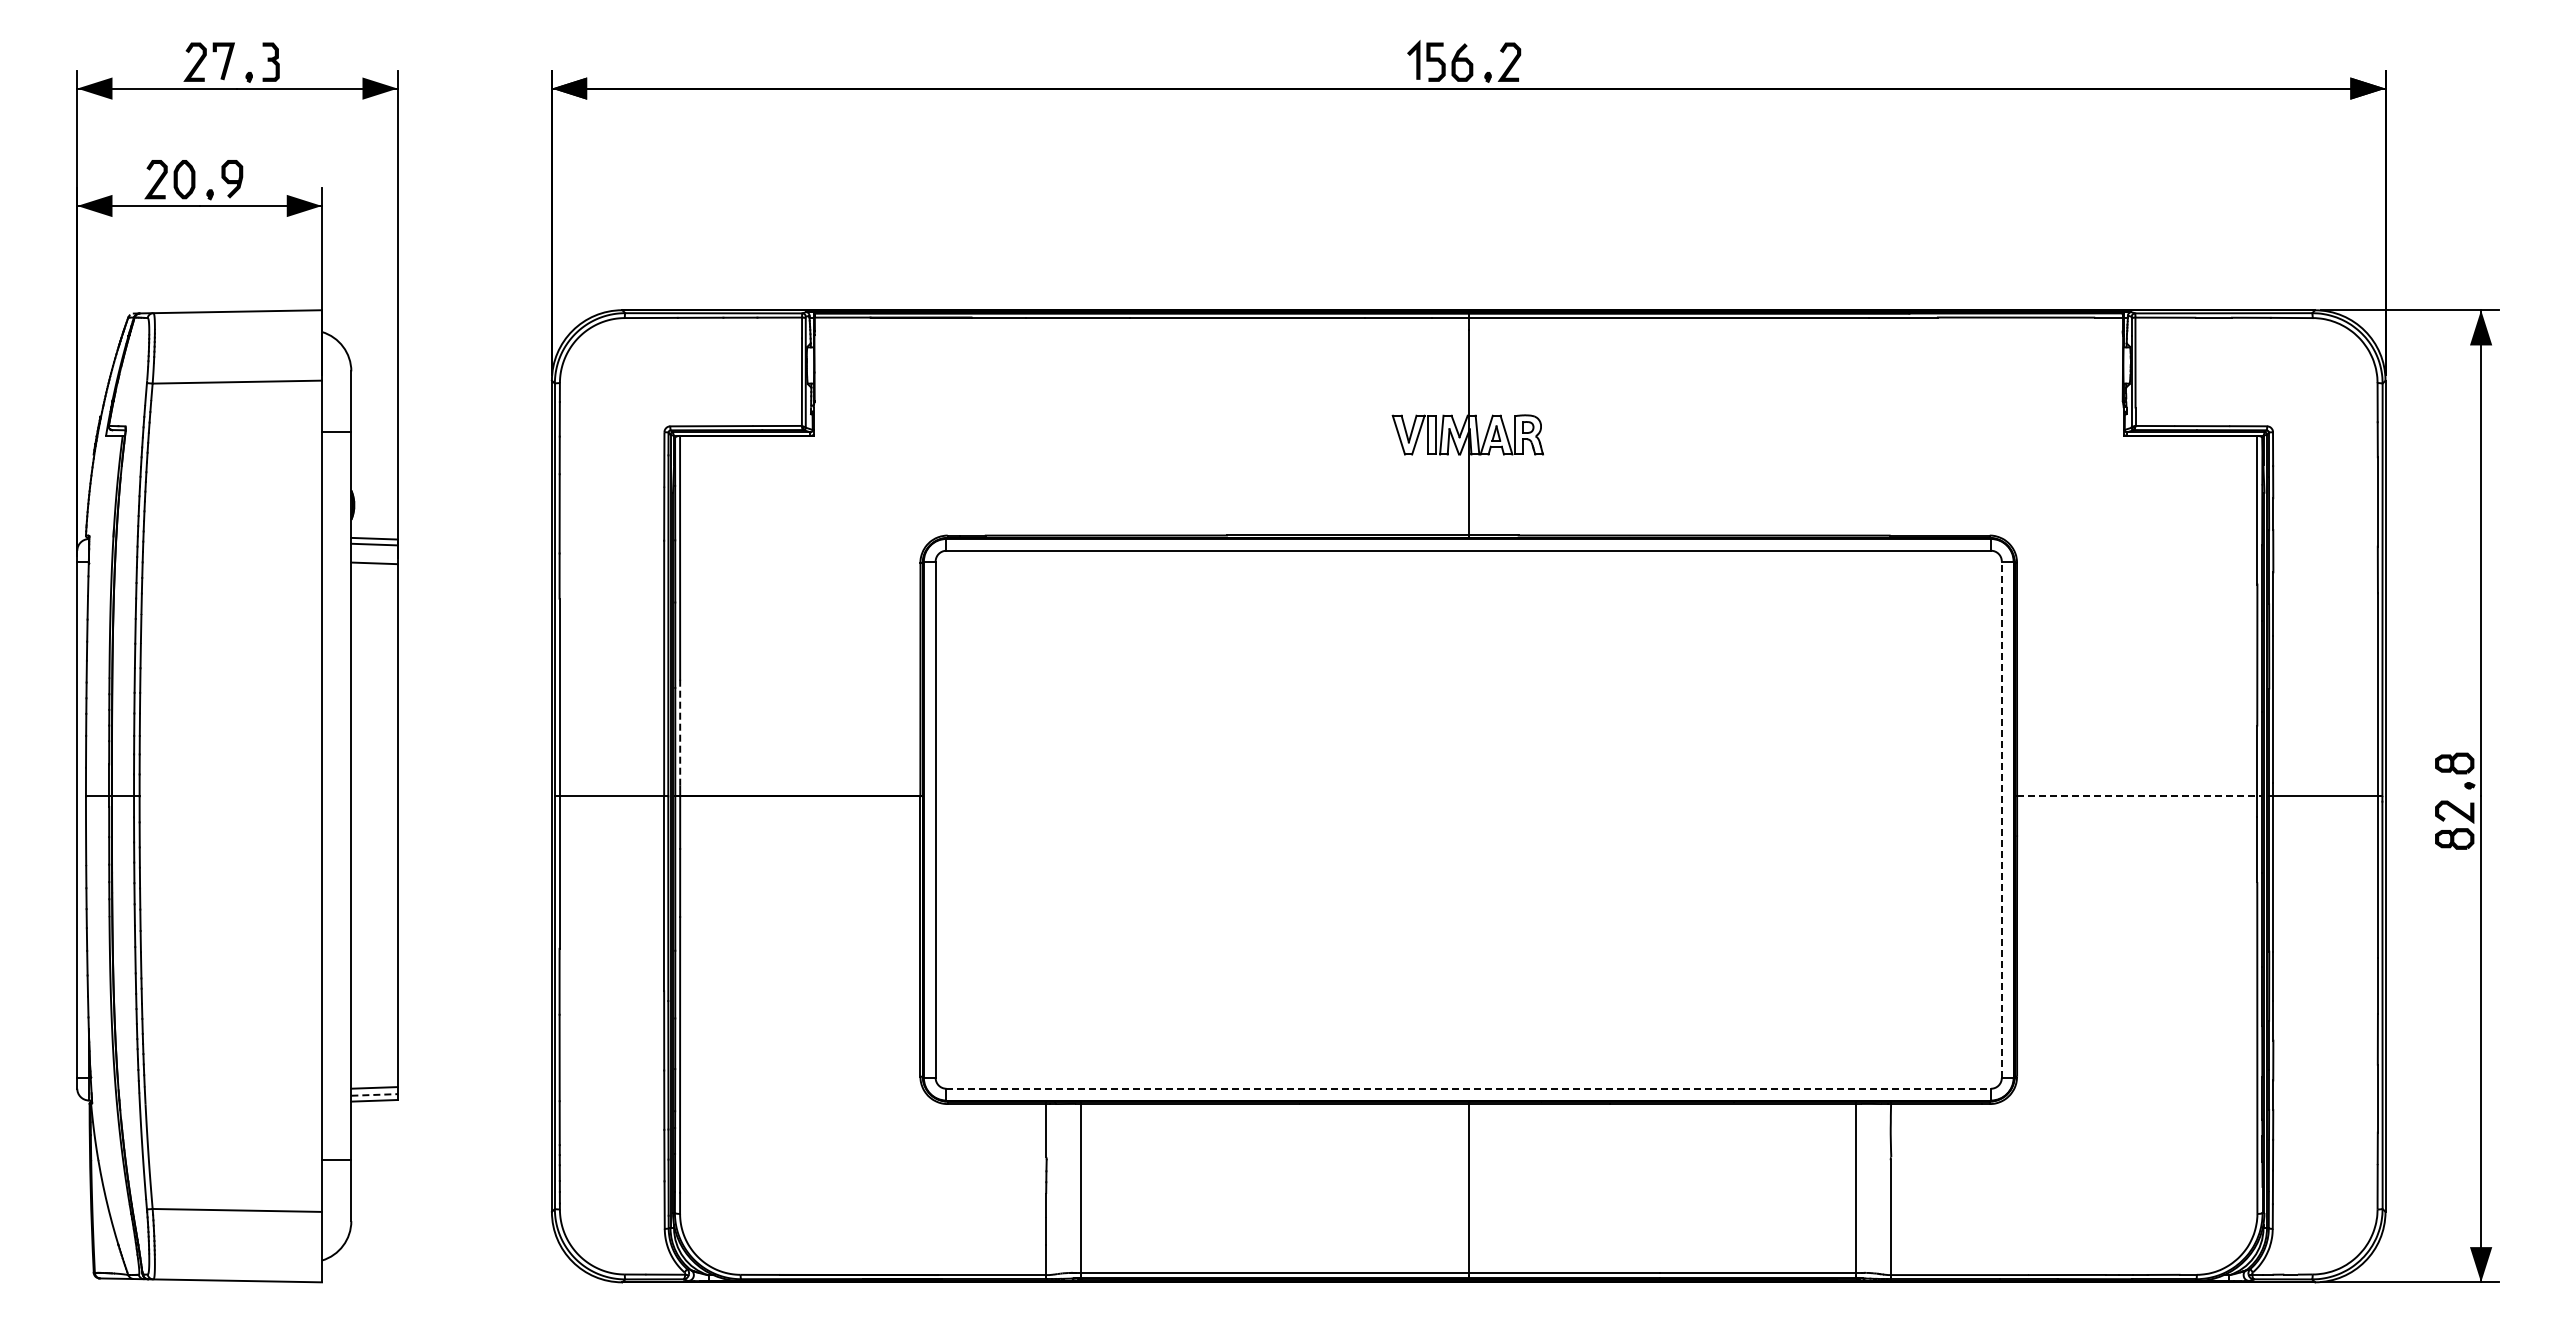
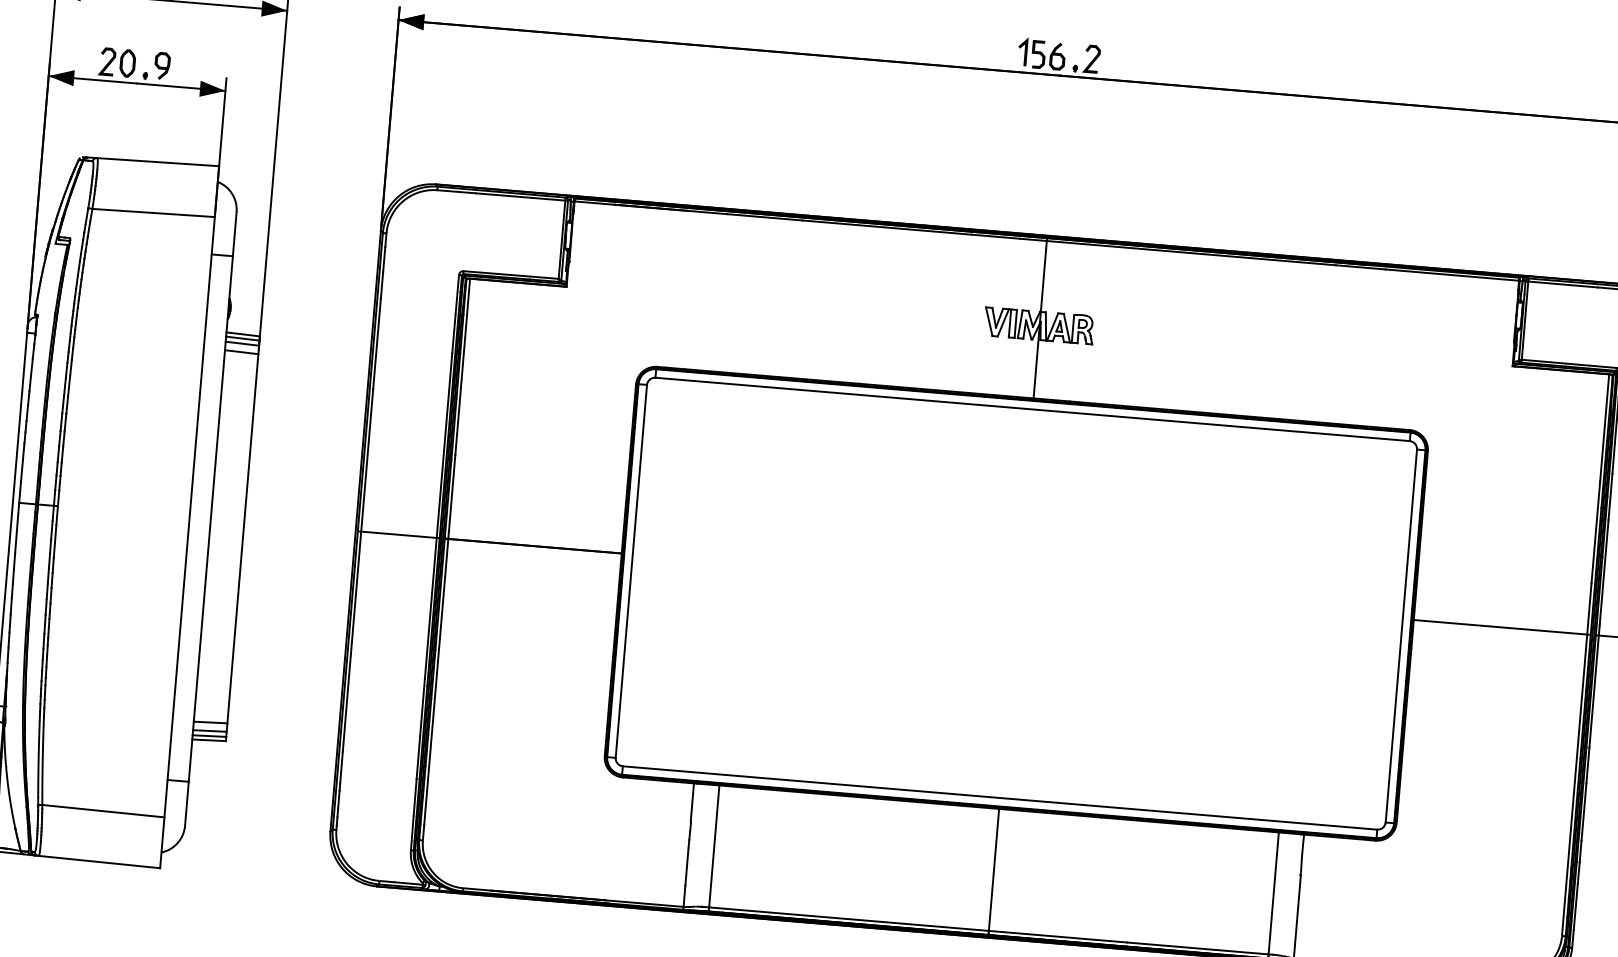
line: (374, 551) -> (242, 343), added
line: (680, 733) -> (452, 493), dashed -> solid
line: (2139, 796) -> (1502, 627), dashed -> solid
line: (2001, 819) -> (1401, 635), dashed -> solid
line: (374, 1075) -> (210, 722), added
line: (1469, 1088) -> (1000, 797), dashed -> solid
line: (375, 1094) -> (210, 735), dashed -> solid

